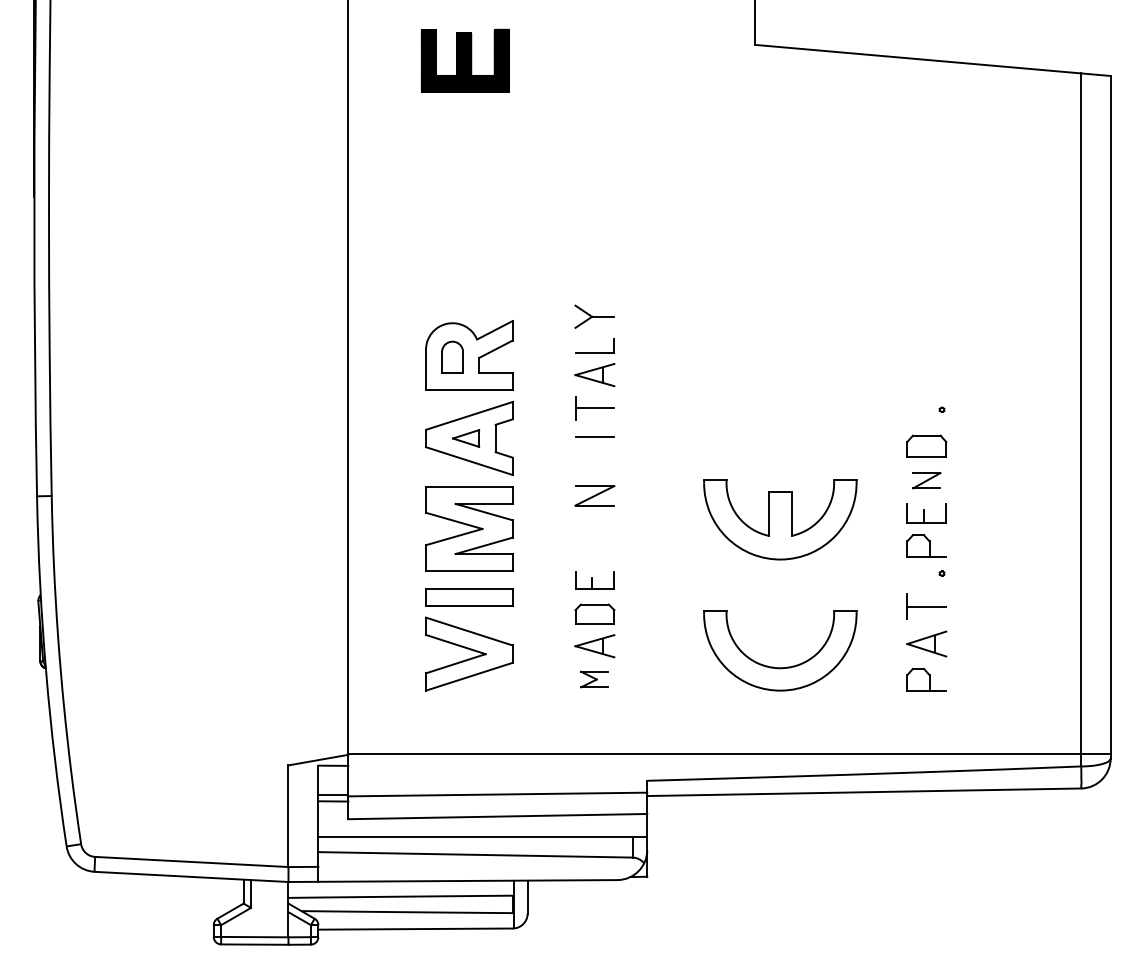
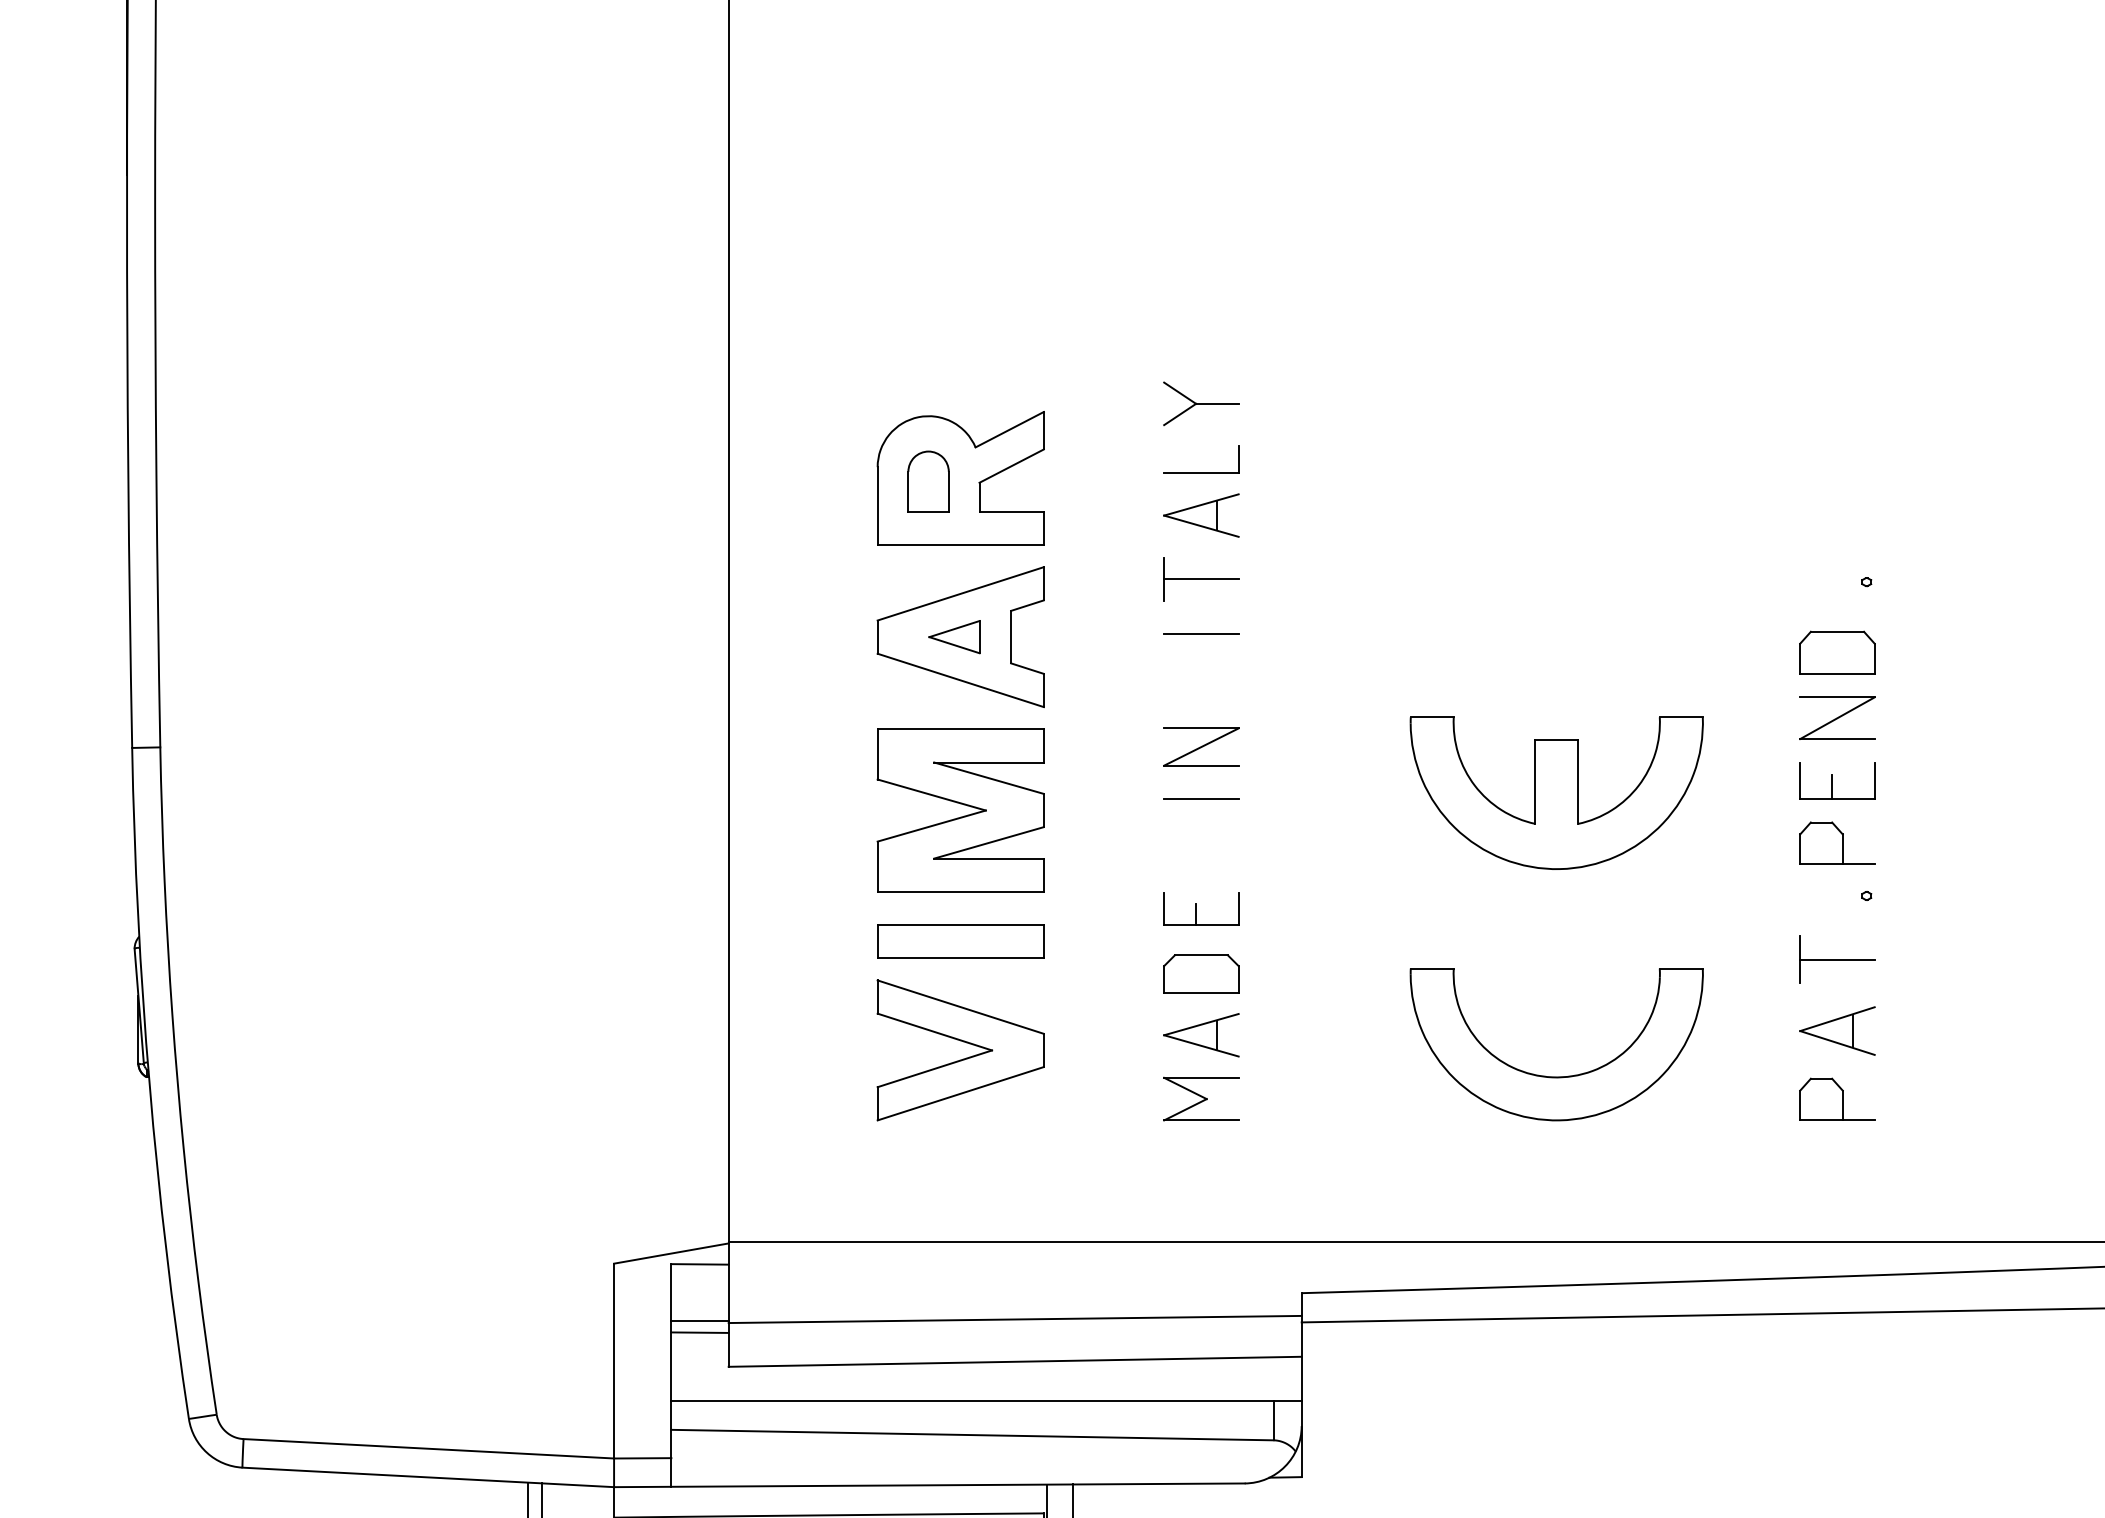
part: (926, 480) -> (1836, 717), size x1.43
line: (594, 523) -> (1200, 800), added
part: (594, 679) -> (1200, 1099), size x1.43

